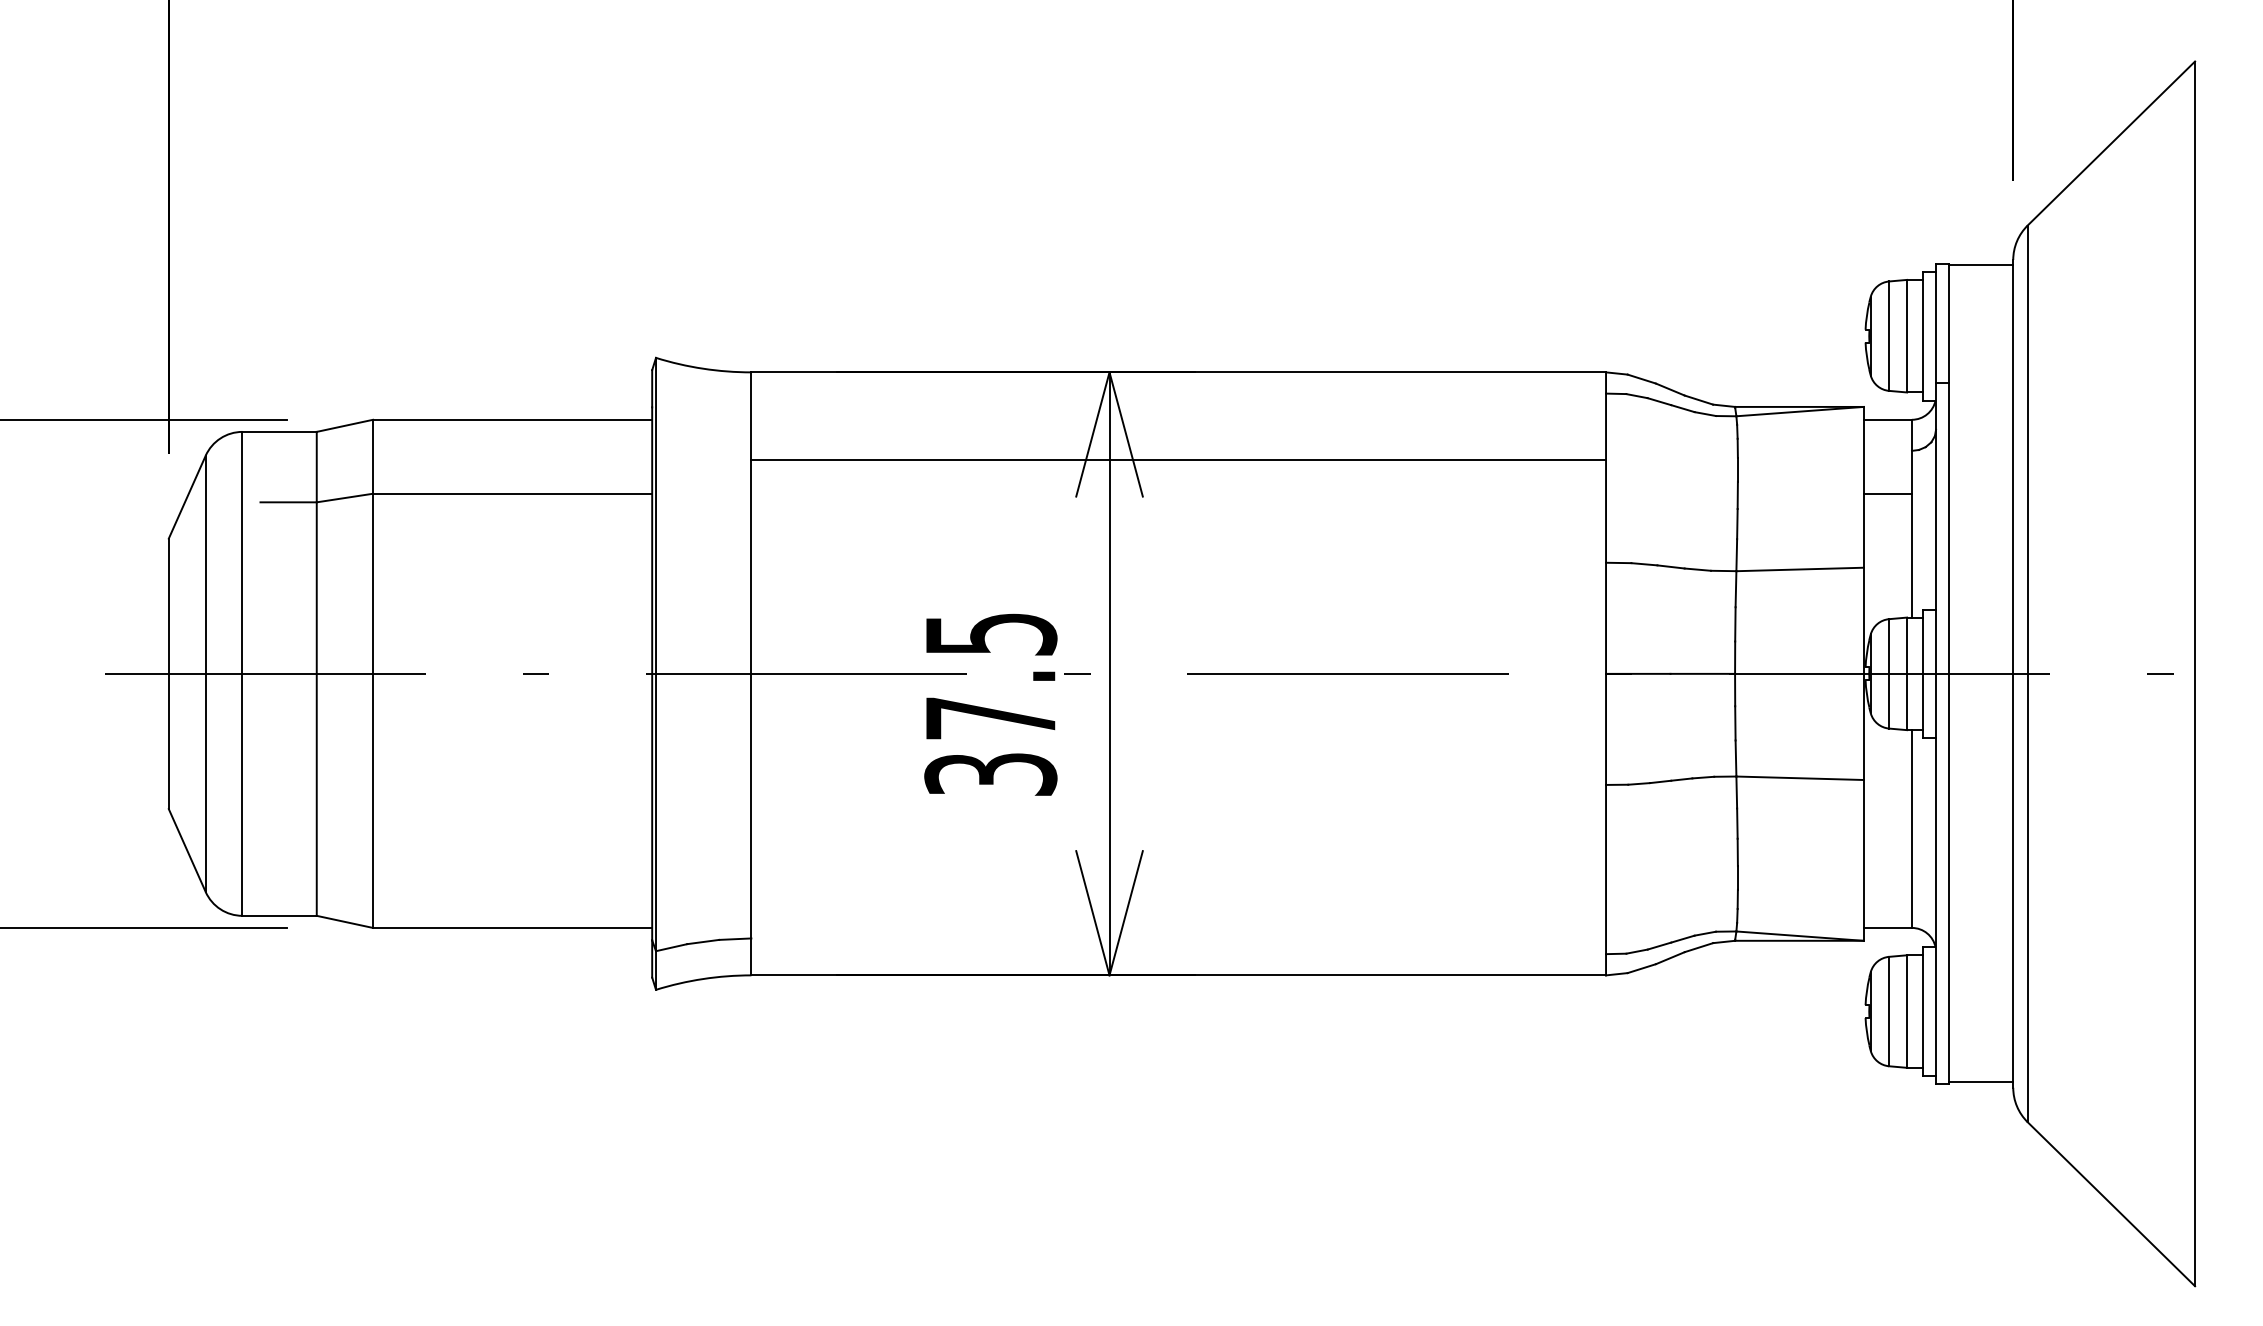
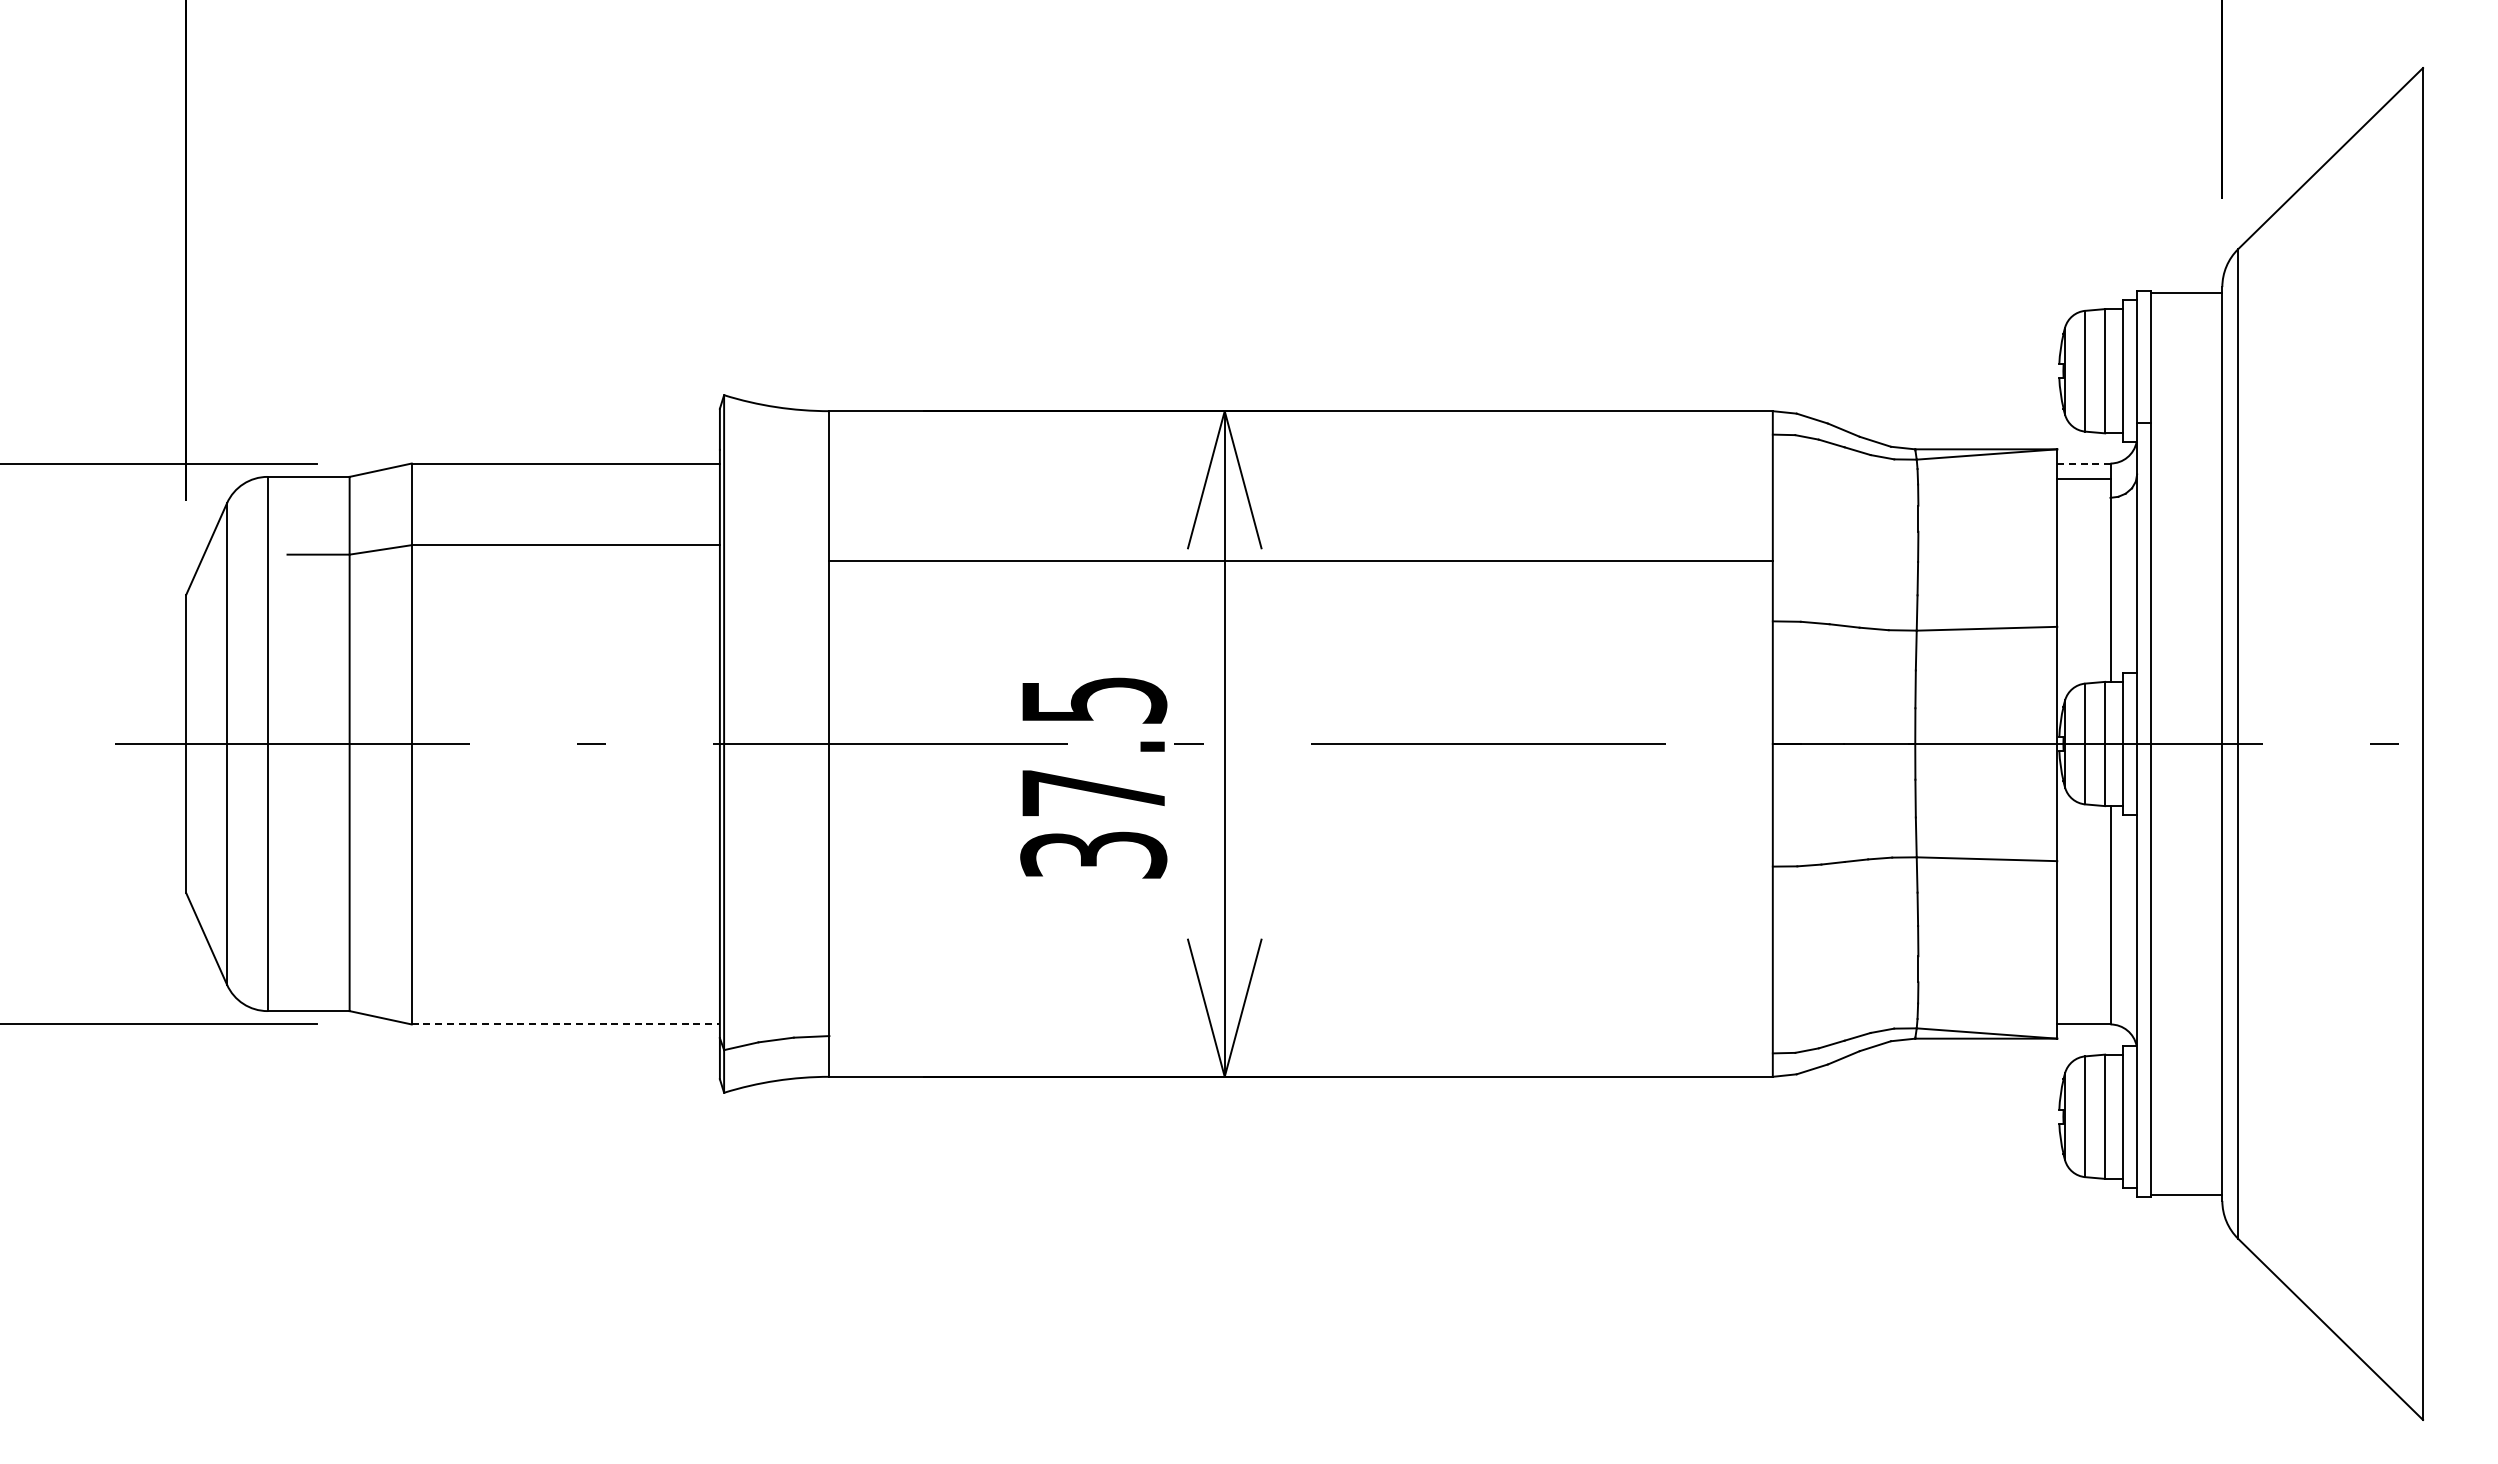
line: (1887, 419) -> (2083, 463), solid -> dashed
line: (1178, 460) -> (1300, 561), moved
line: (1887, 494) -> (2083, 479), moved
line: (513, 927) -> (566, 1024), solid -> dashed

